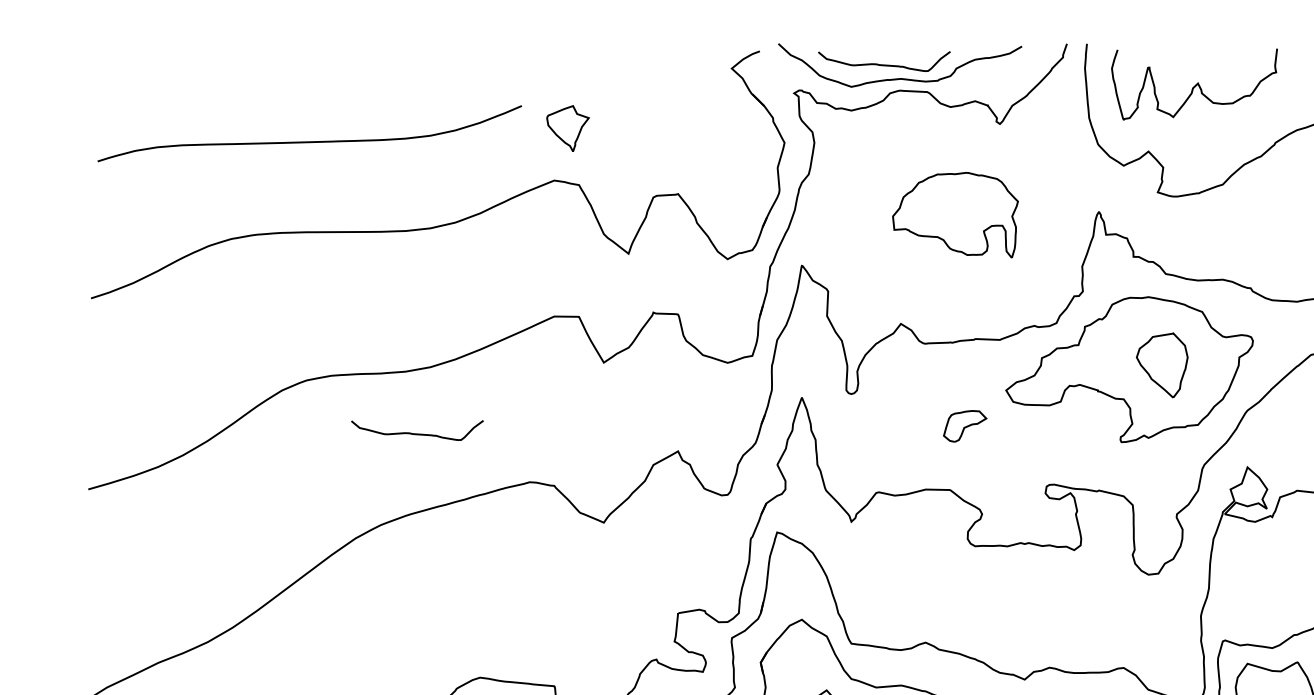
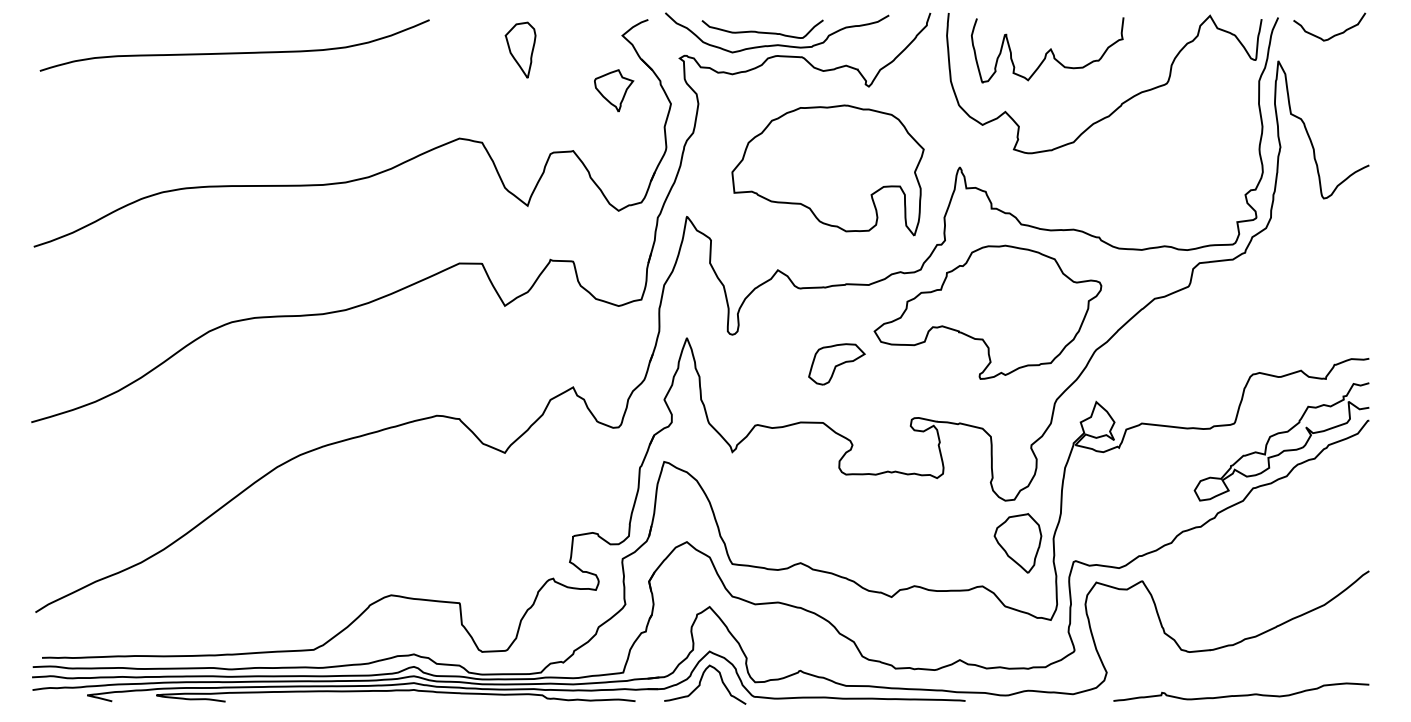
part: (620, 83) -> (520, 49), added
part: (568, 128) -> (614, 90), moved
curve: (309, 141) -> (234, 52), moved
part: (954, 215) -> (827, 170), size x1.67
part: (1161, 365) -> (1017, 543), moved
part: (964, 426) -> (836, 364), size x1.43
curve: (417, 432) -> (333, 370), removed

